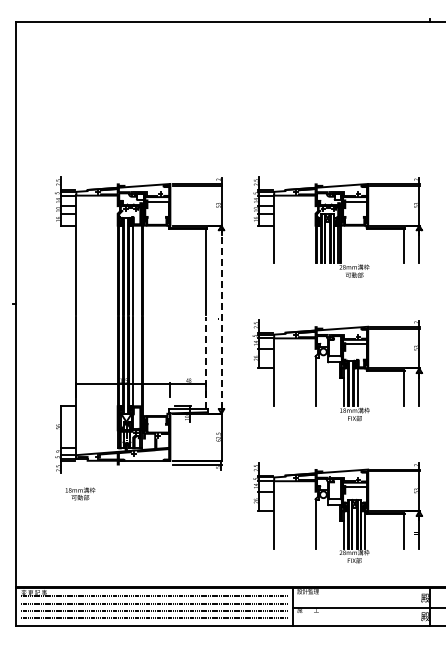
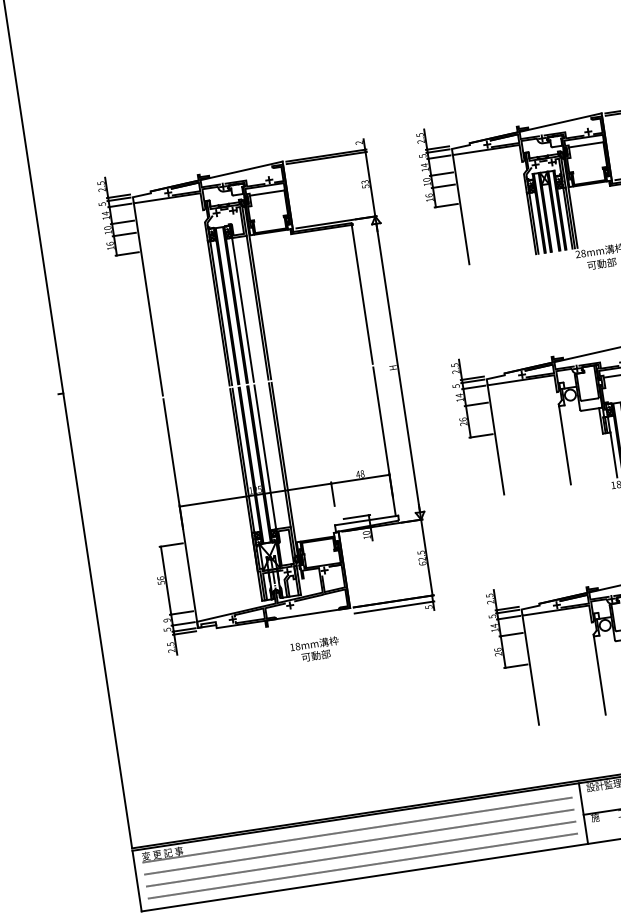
line: (221, 319) -> (398, 367), dashed -> solid
line: (206, 362) -> (384, 440), dashed -> solid
text: (80, 493) -> (315, 649), moved

